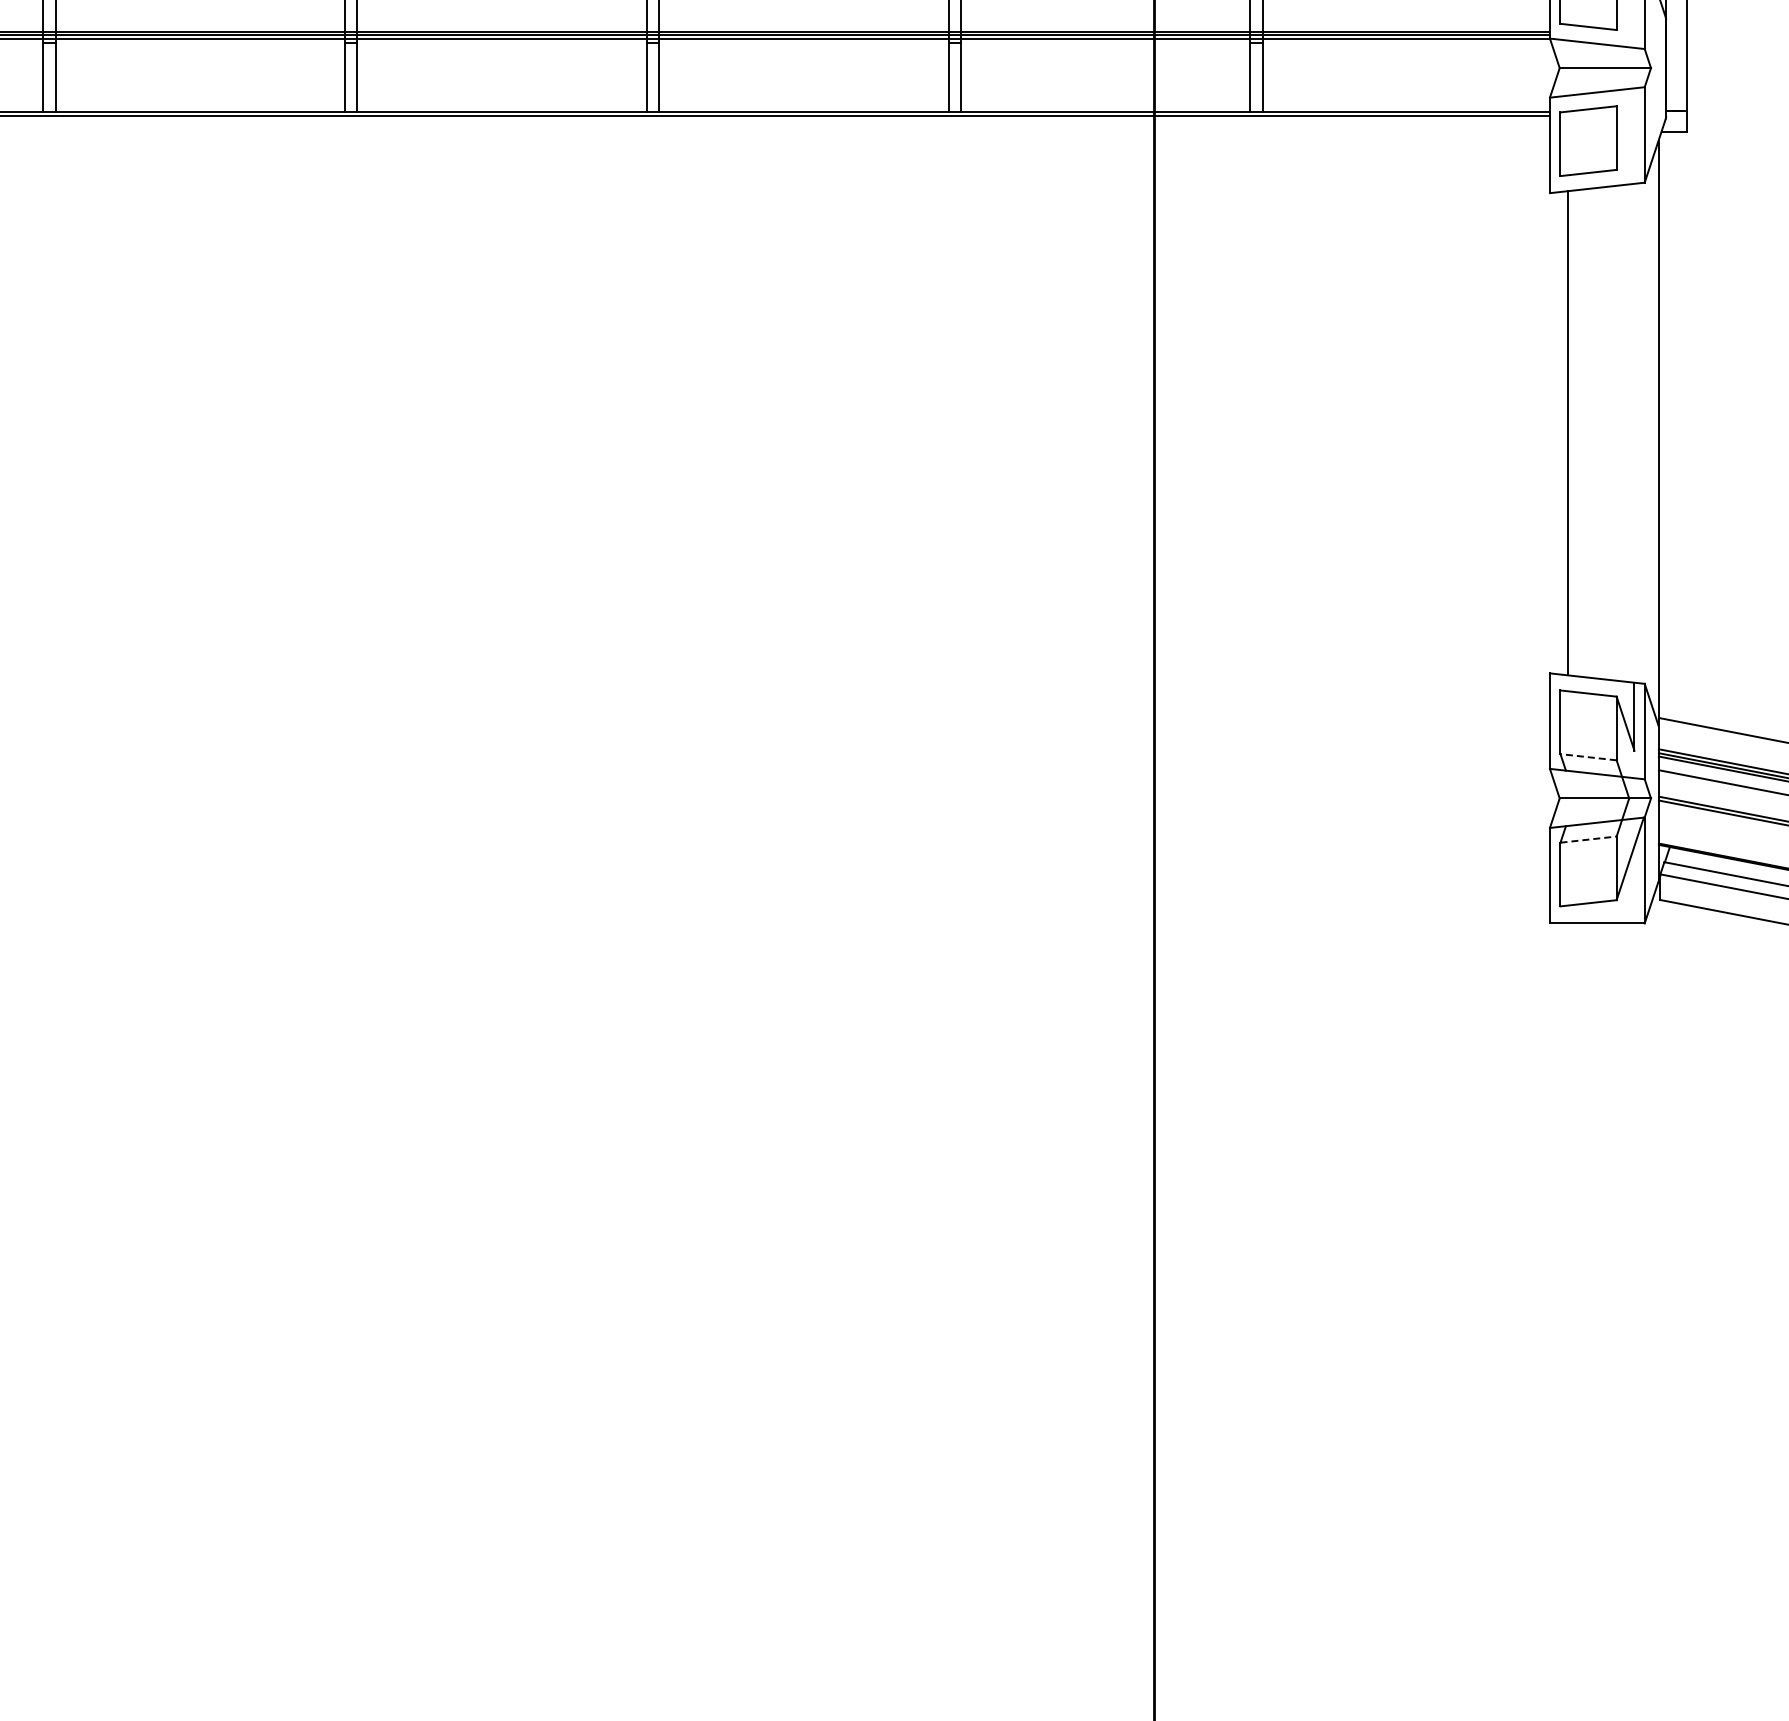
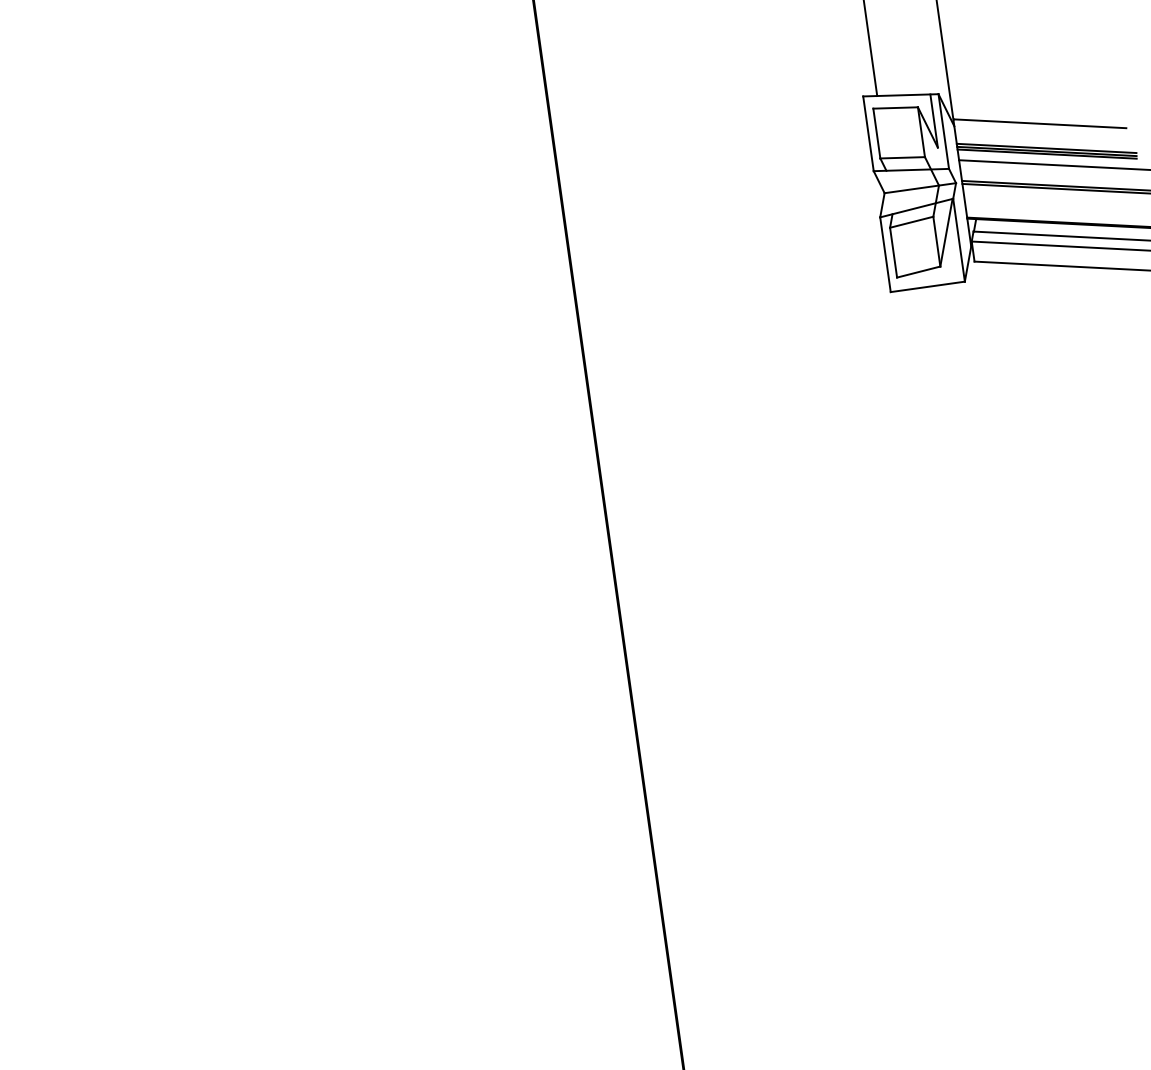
line: (1588, 757) -> (902, 158), dashed -> solid
line: (1589, 839) -> (912, 222), dashed -> solid

